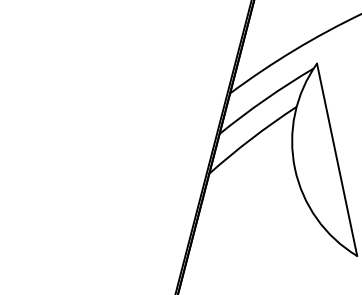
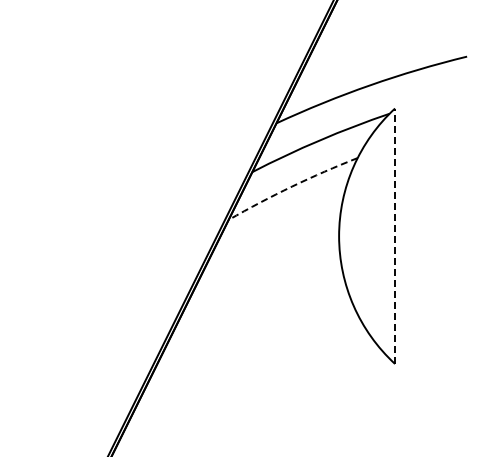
arc: (252, 138) -> (292, 186), solid -> dashed
line: (337, 159) -> (395, 236), solid -> dashed

